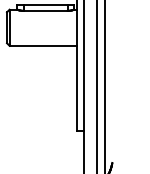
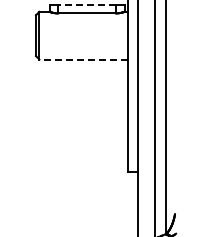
line: (46, 4) -> (87, 5), solid -> dashed
line: (42, 45) -> (83, 59), solid -> dashed

